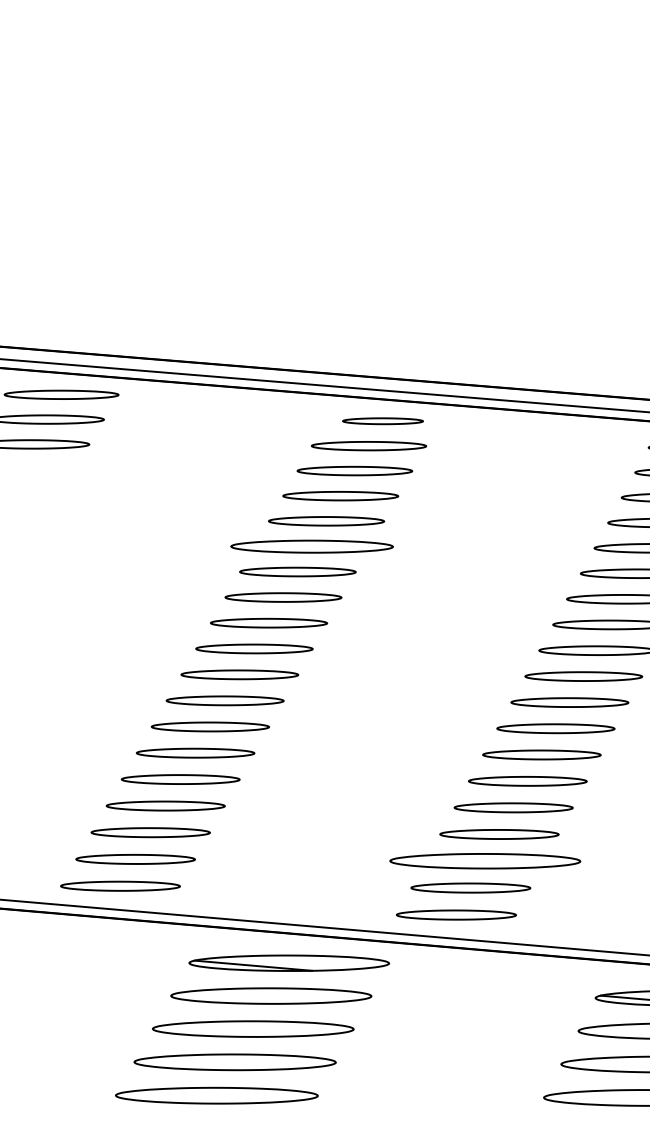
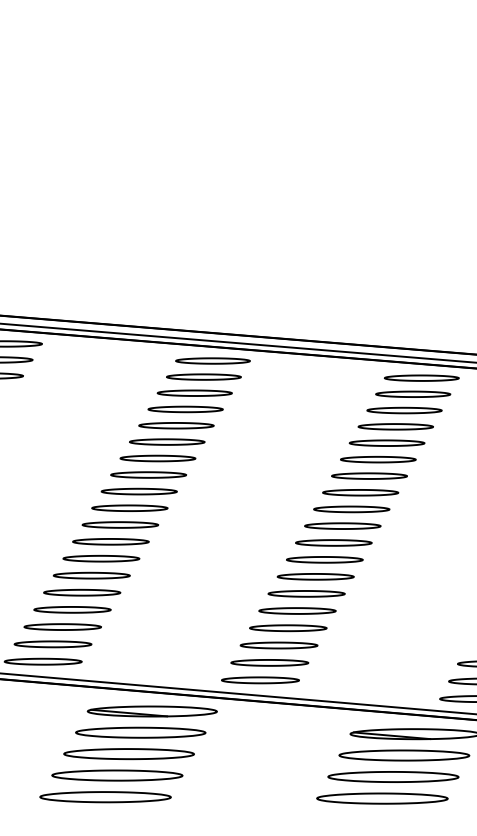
part: (382, 420) -> (212, 360), size x1.43
part: (312, 545) -> (167, 441), size x0.71
part: (484, 861) -> (278, 645), size x0.62

